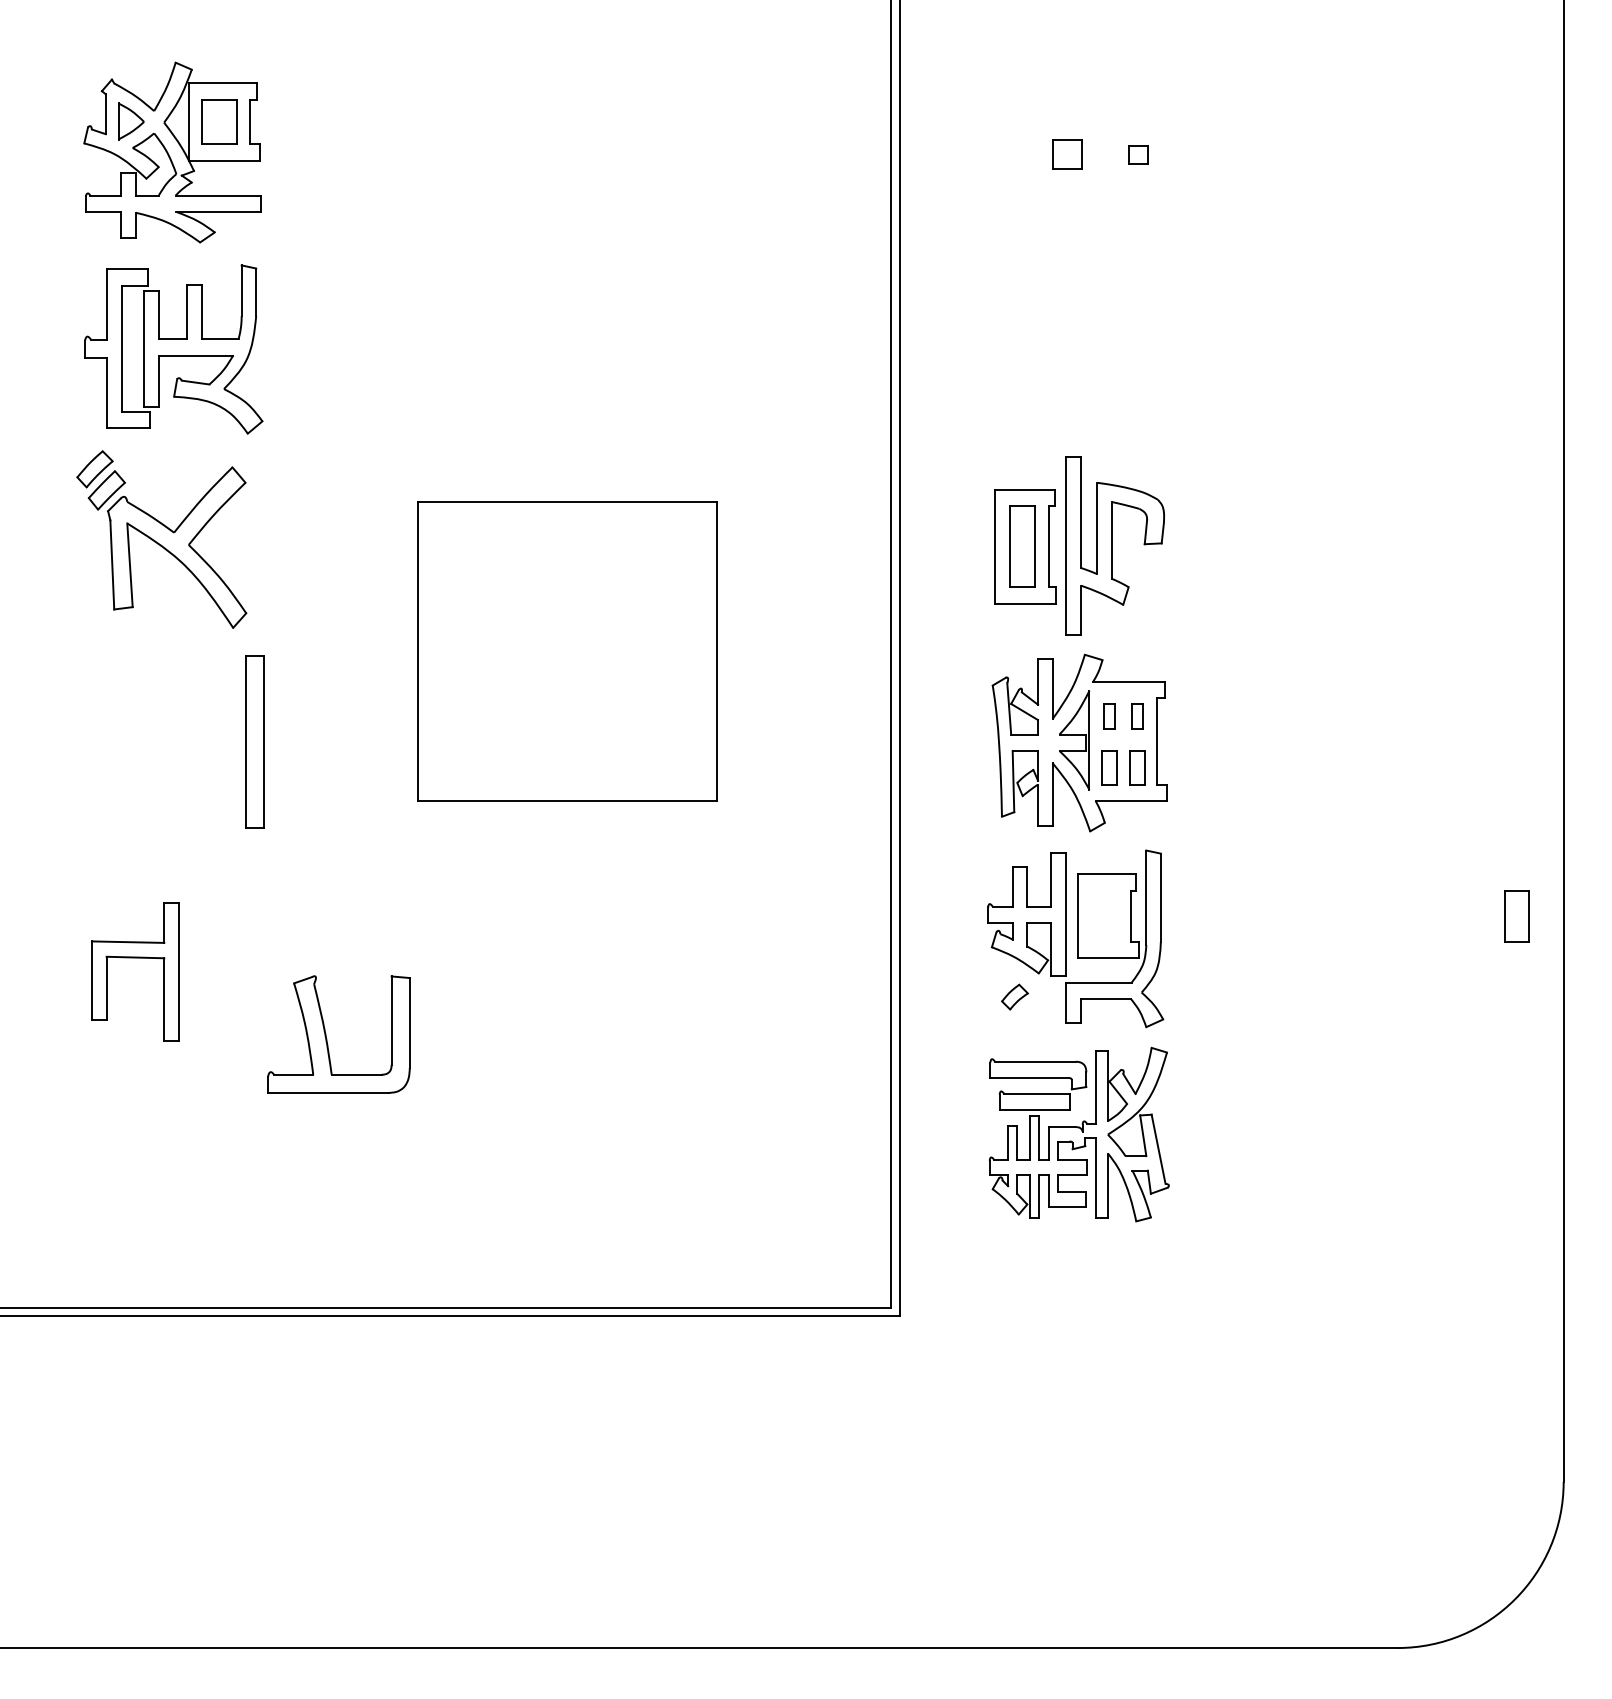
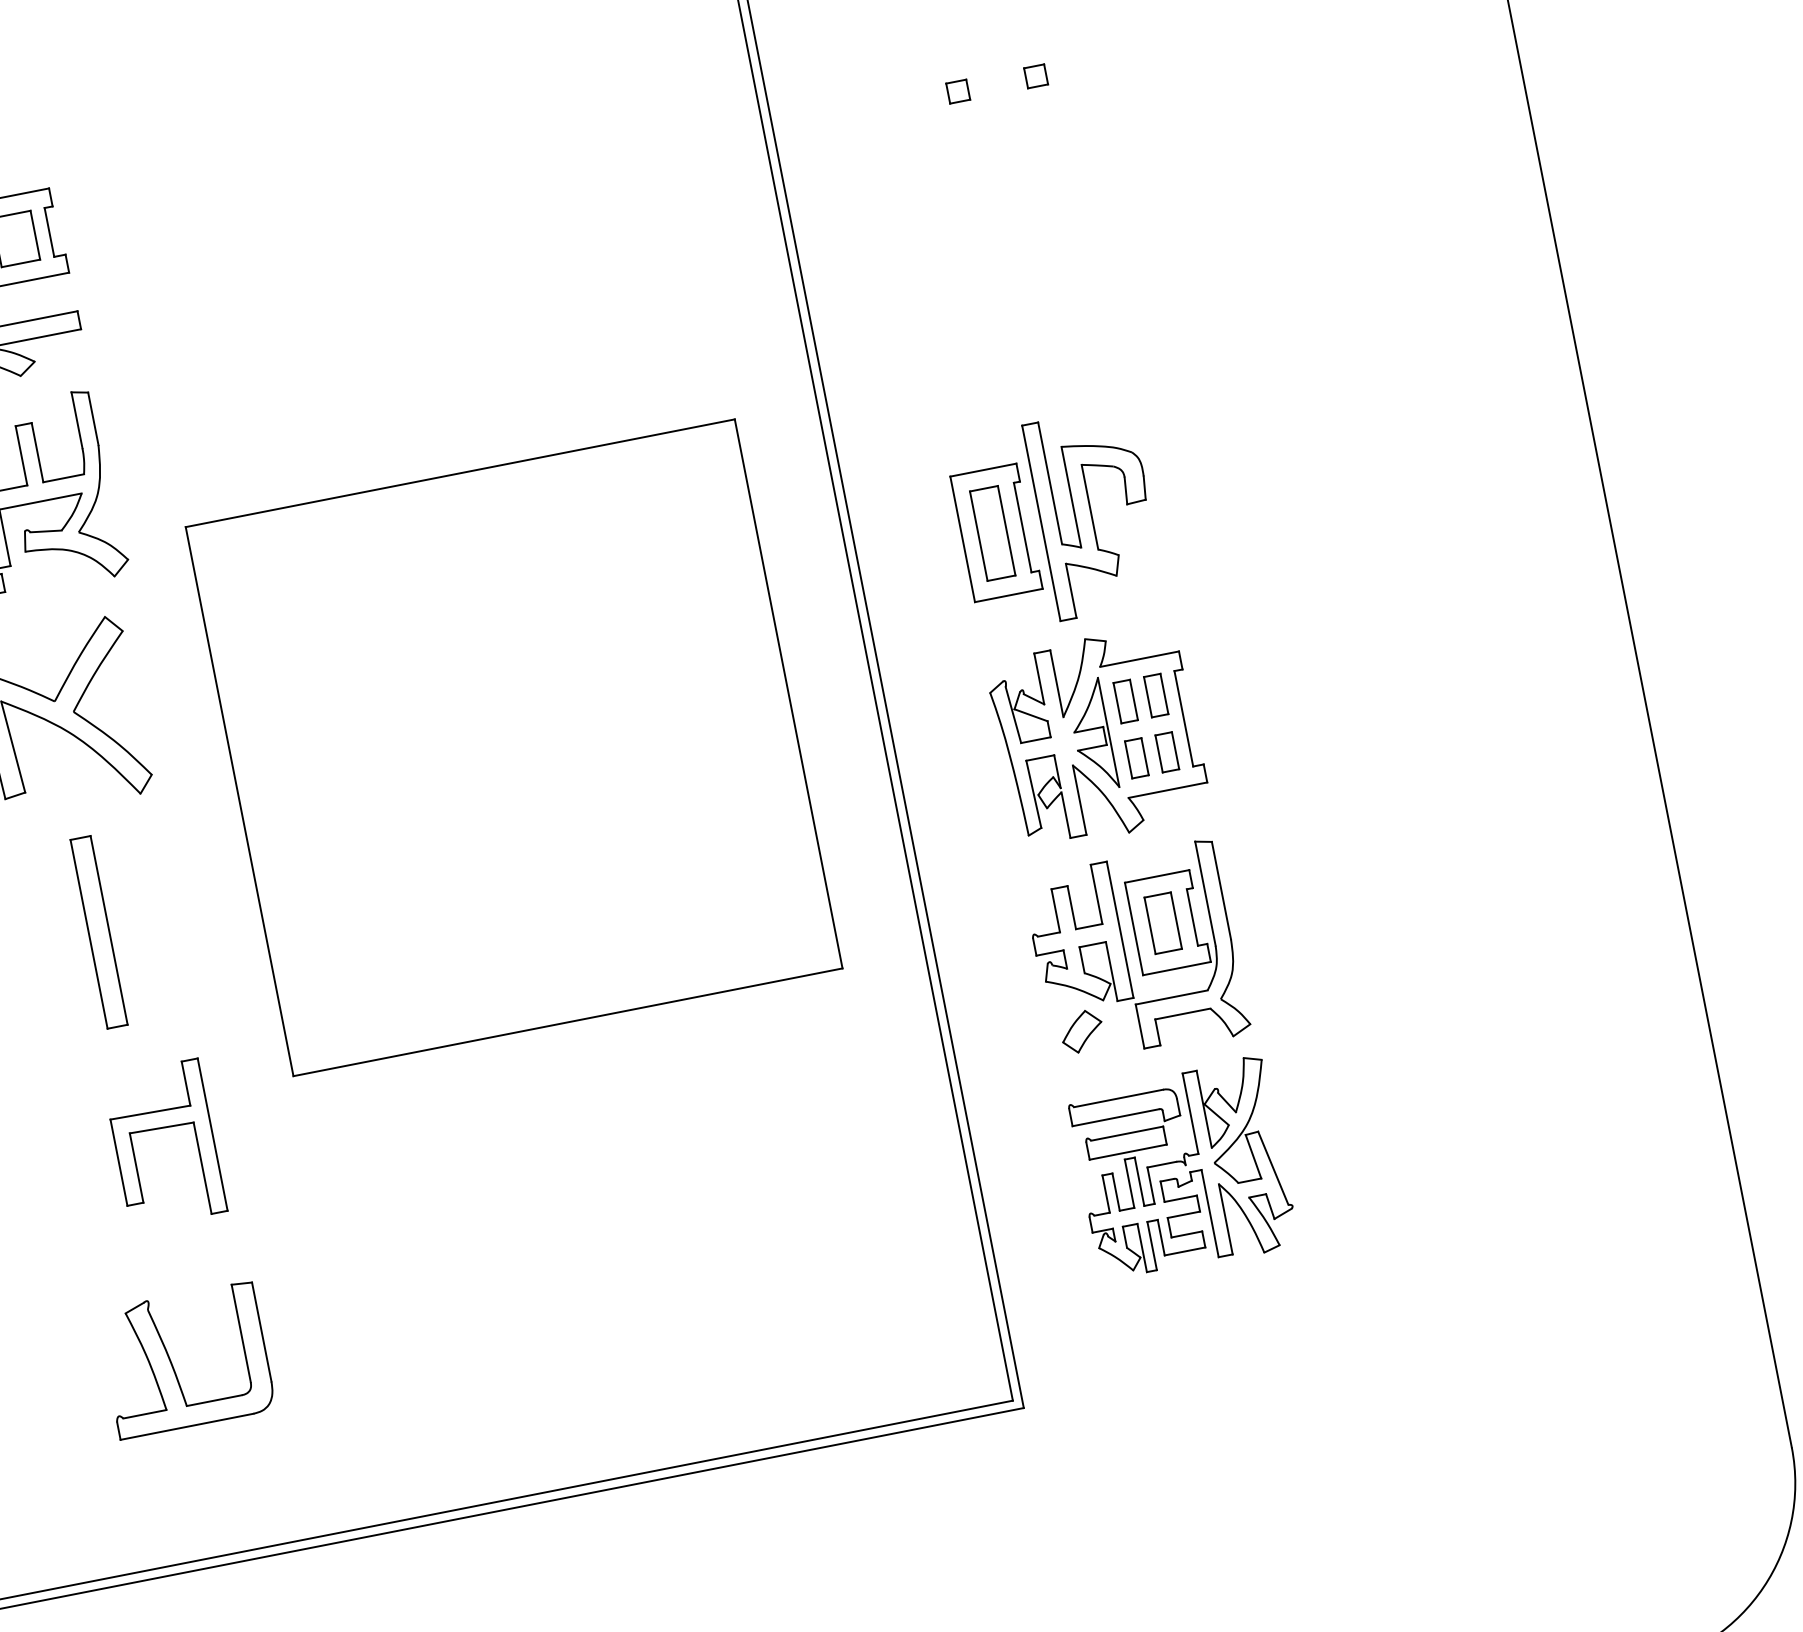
part: (1067, 154) -> (957, 91), size x0.62
part: (567, 651) -> (514, 747), size x1.67
part: (1109, 716) -> (1125, 701), size x1.43
part: (1137, 716) -> (1156, 695), size x1.43
part: (254, 741) -> (98, 932), moved
part: (1516, 916) -> (1162, 923), moved
part: (135, 958) -> (162, 1129), moved
part: (1014, 996) -> (1081, 1031), size x1.43
part: (326, 1034) -> (172, 1362), moved

